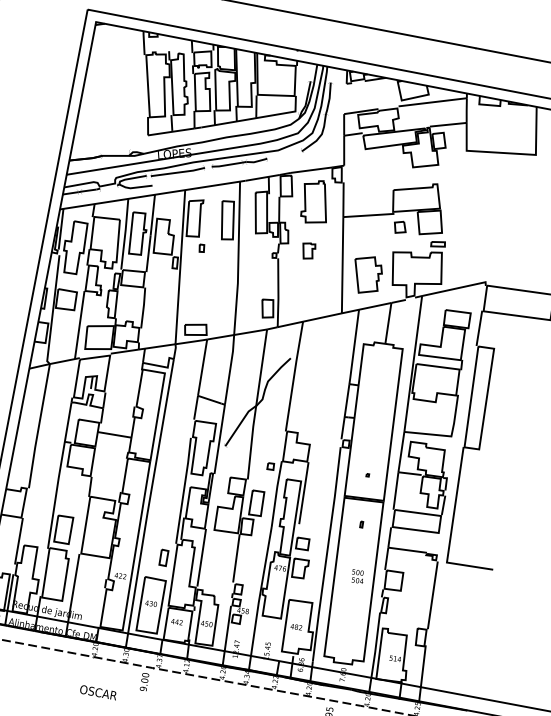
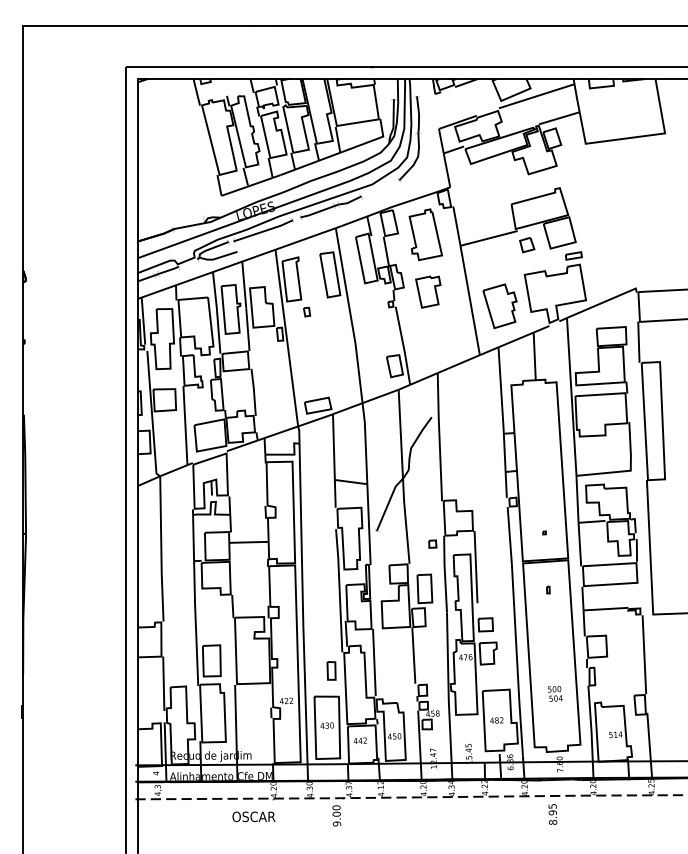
part: (308, 250) -> (428, 291), size x1.67
text: (358, 576) -> (555, 693), moved
text: (98, 692) -> (253, 816), moved

